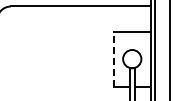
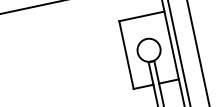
line: (113, 58) -> (125, 54), dashed -> solid

